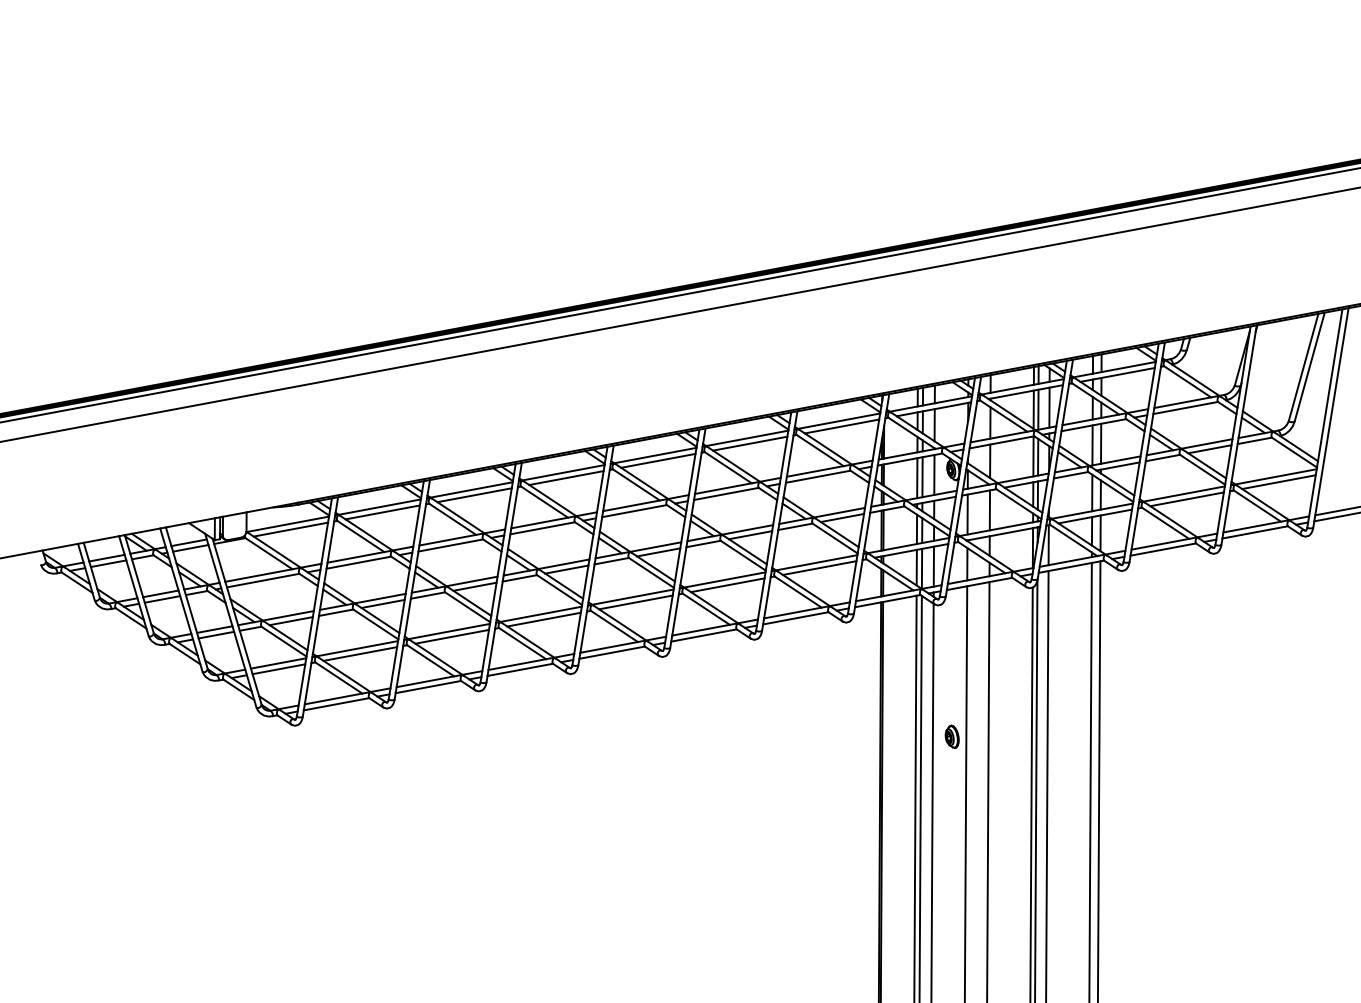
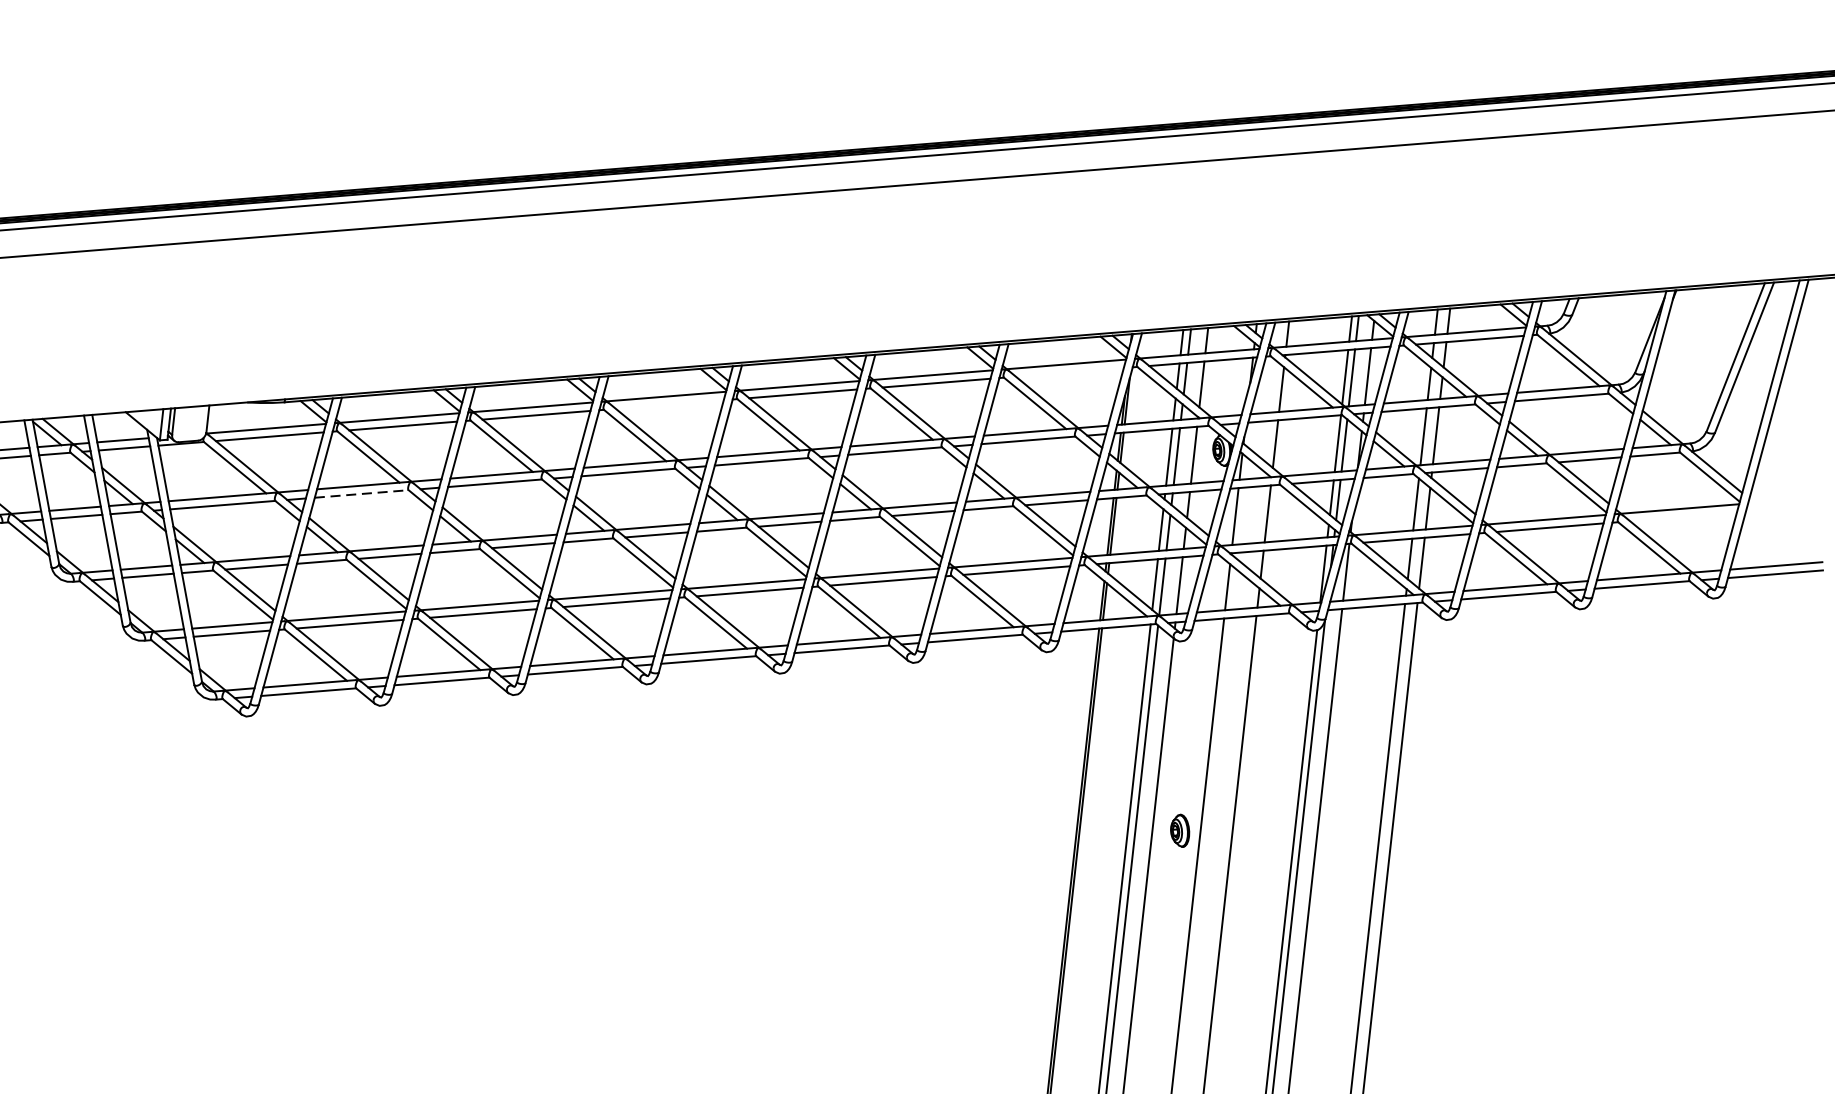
line: (841, 426) -> (1069, 372), removed
line: (566, 478) -> (669, 405), removed
line: (1278, 482) -> (1682, 517), removed
line: (358, 562) -> (361, 493), solid -> dashed

